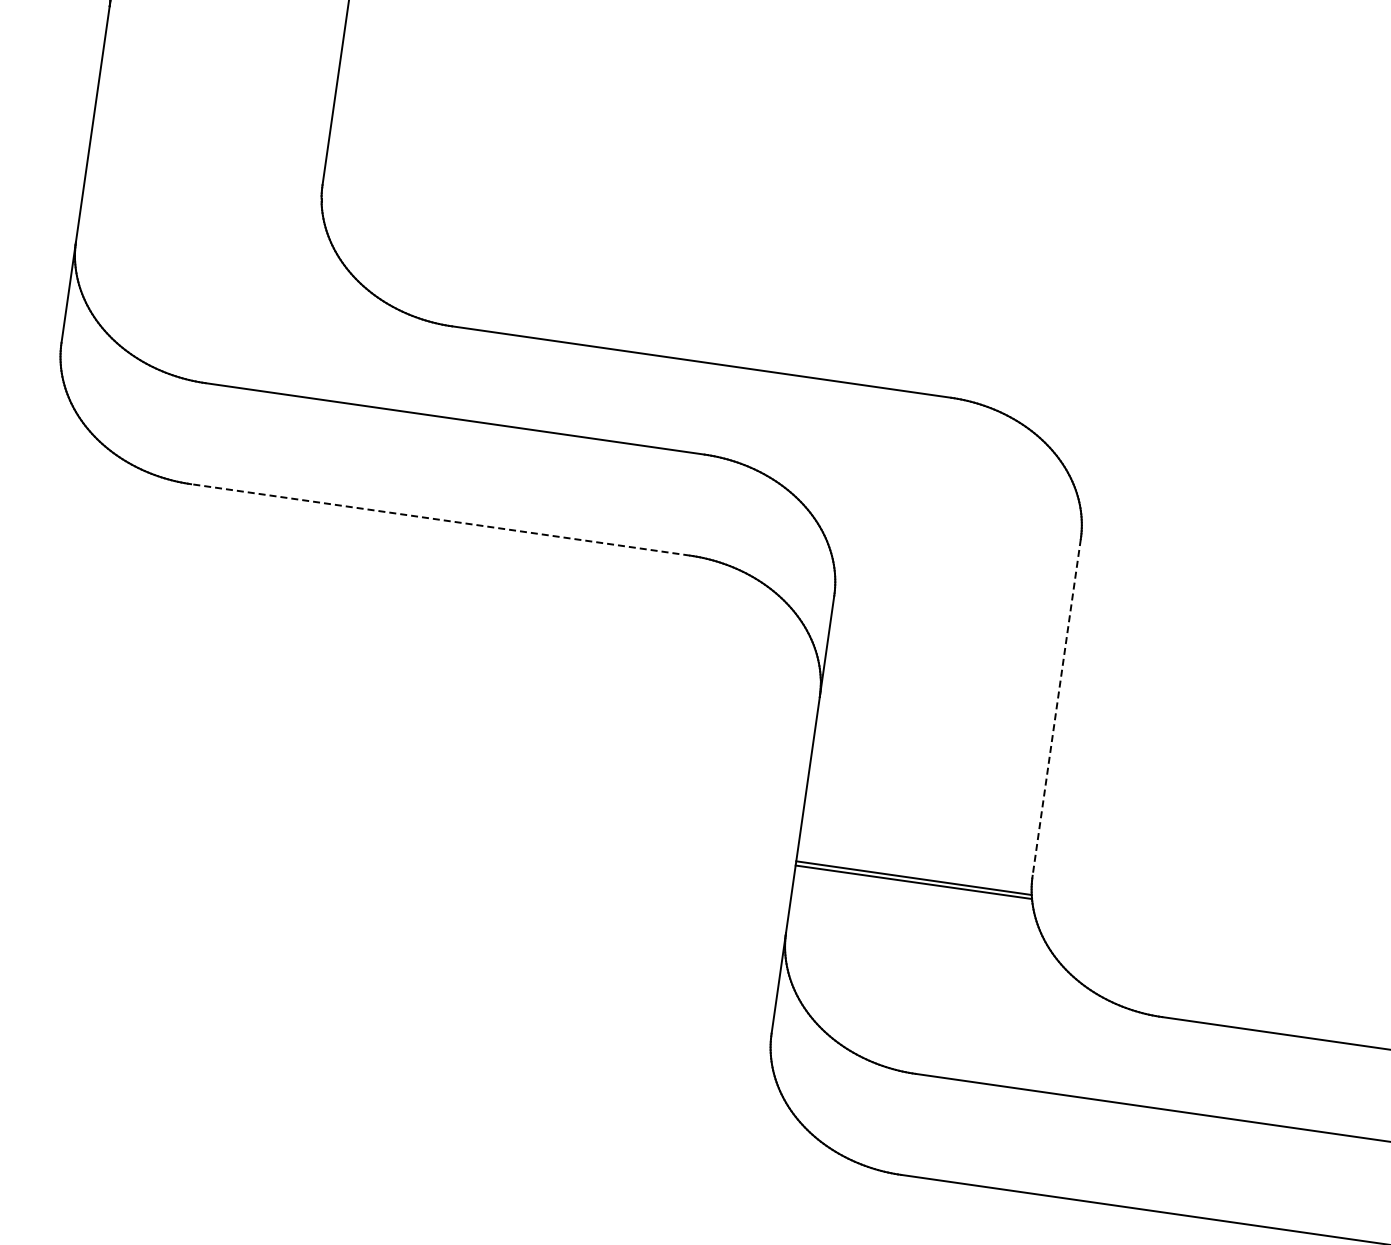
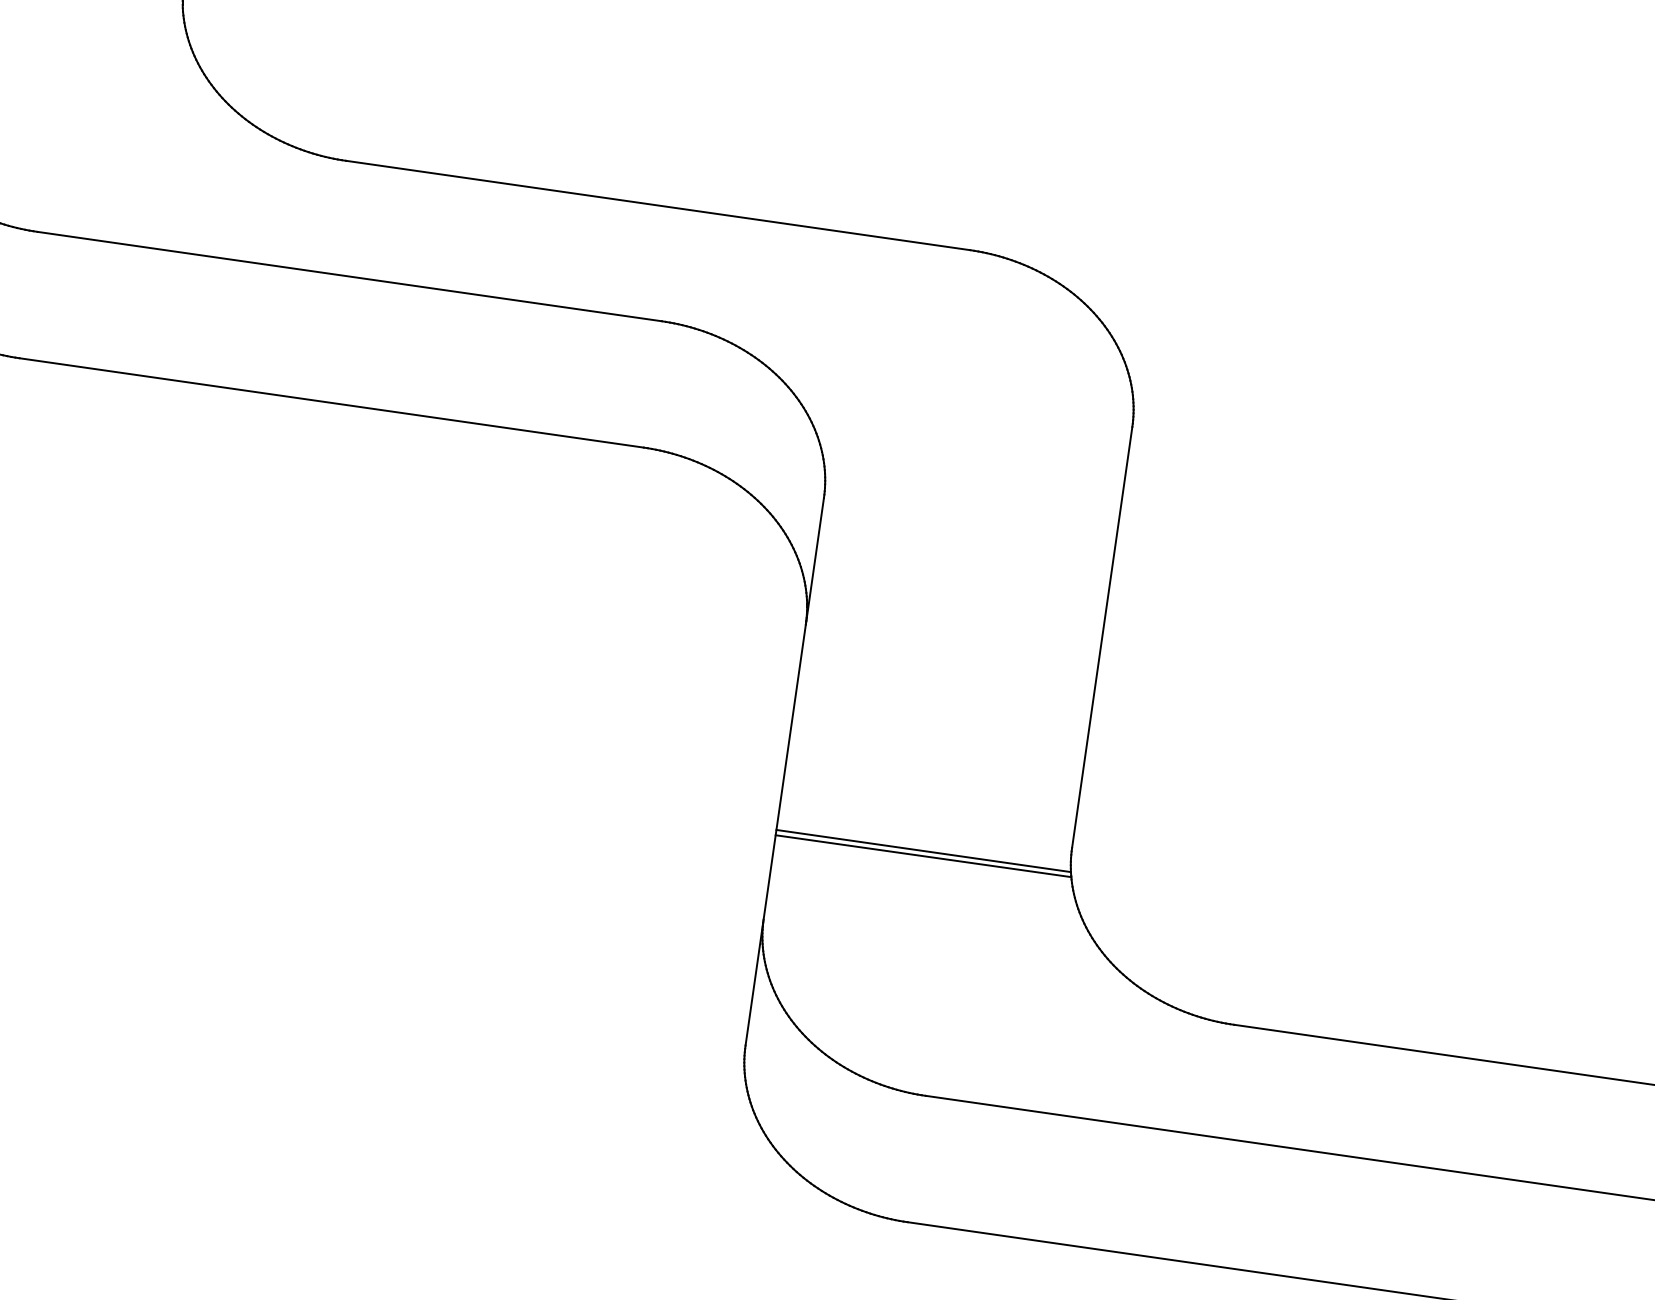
line: (440, 519) -> (331, 402), dashed -> solid
line: (1056, 707) -> (1101, 637), dashed -> solid

